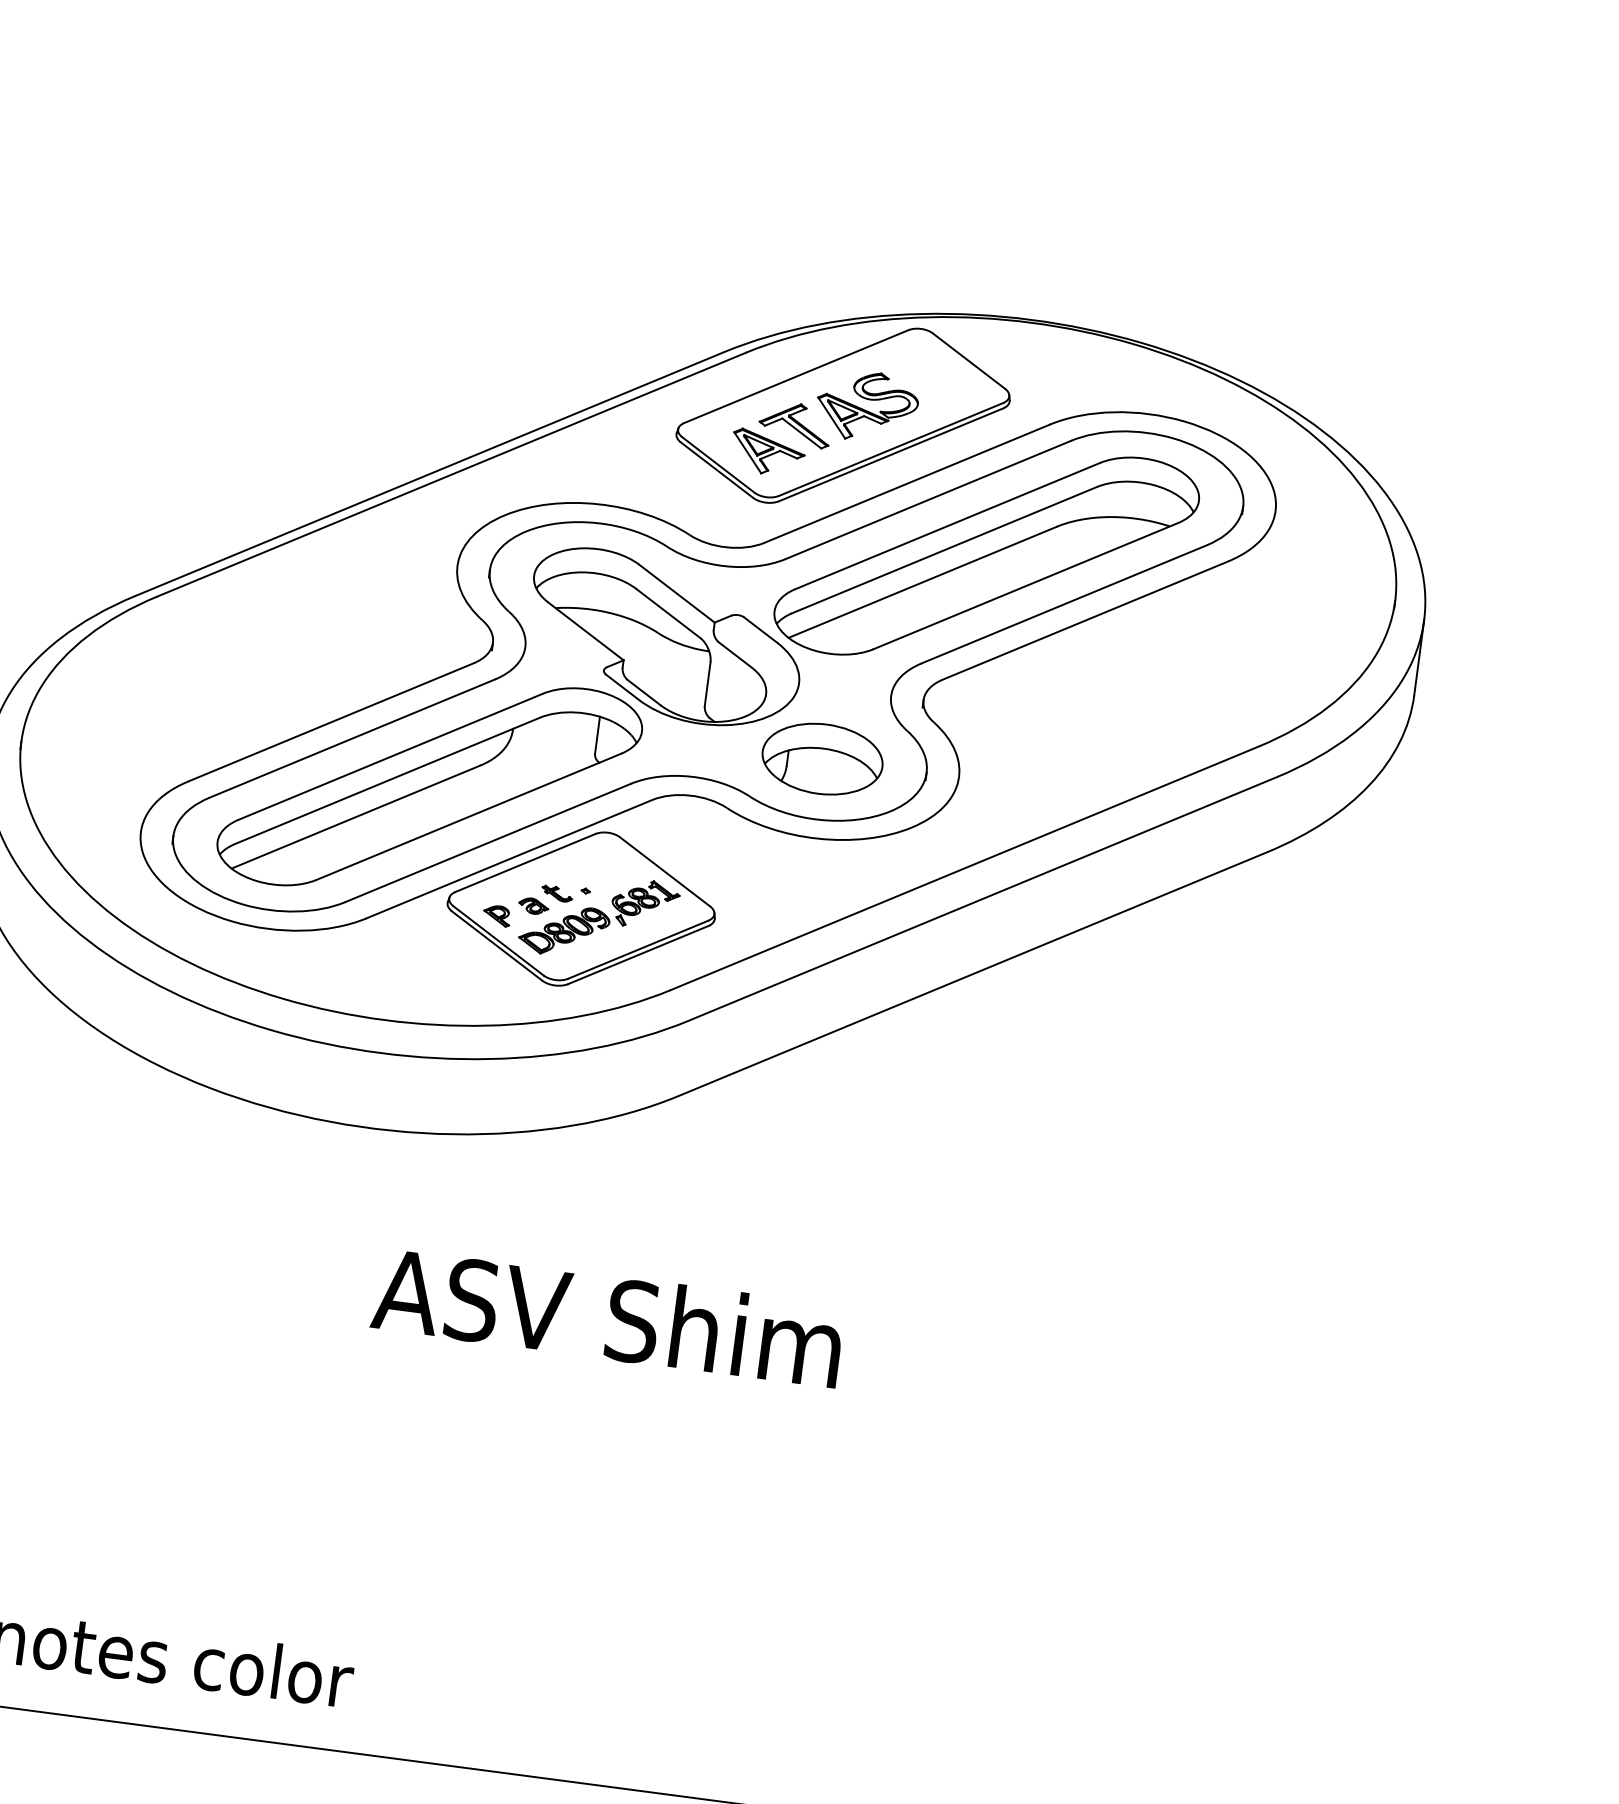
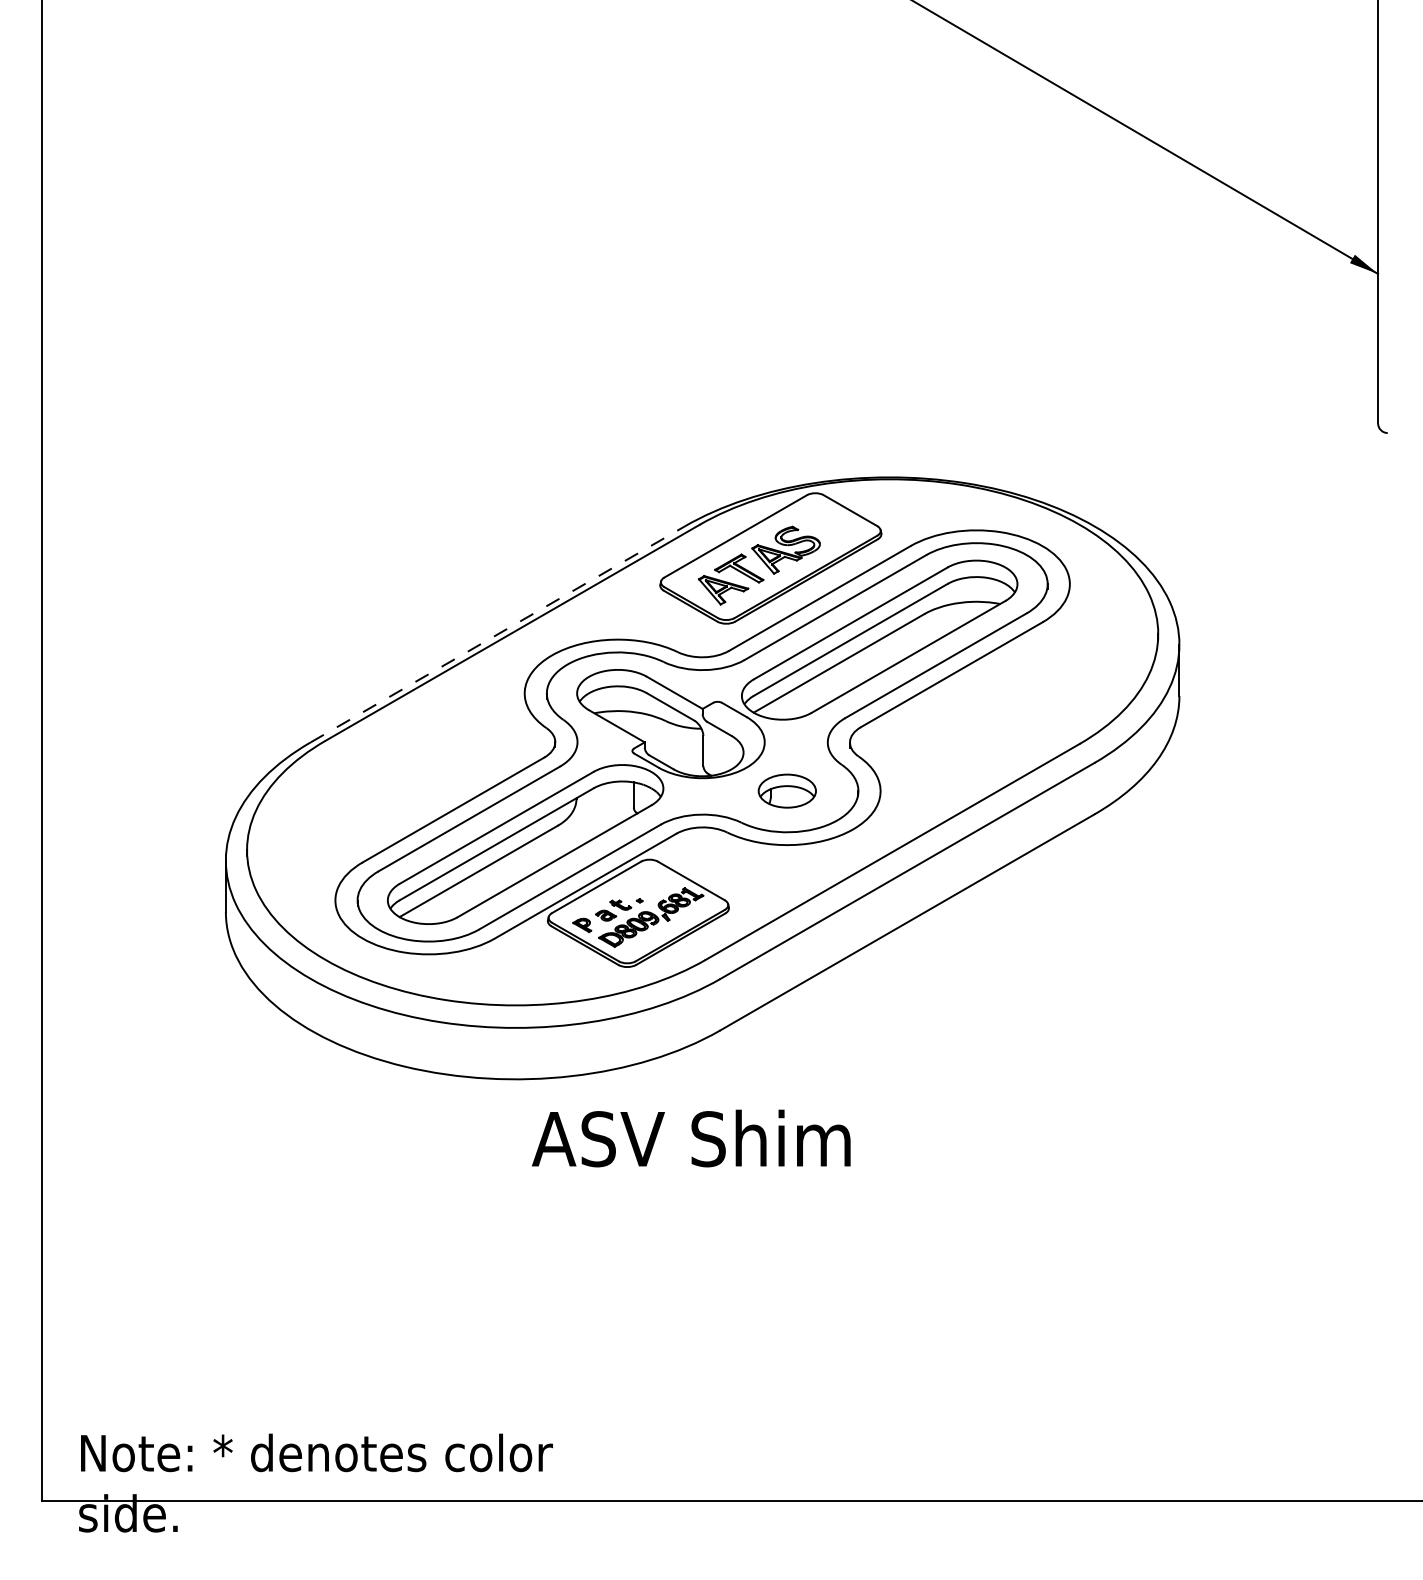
line: (429, 474) -> (497, 634), solid -> dashed
part: (823, 758) -> (787, 790), size x0.7
text: (608, 1317) -> (691, 1138), moved

